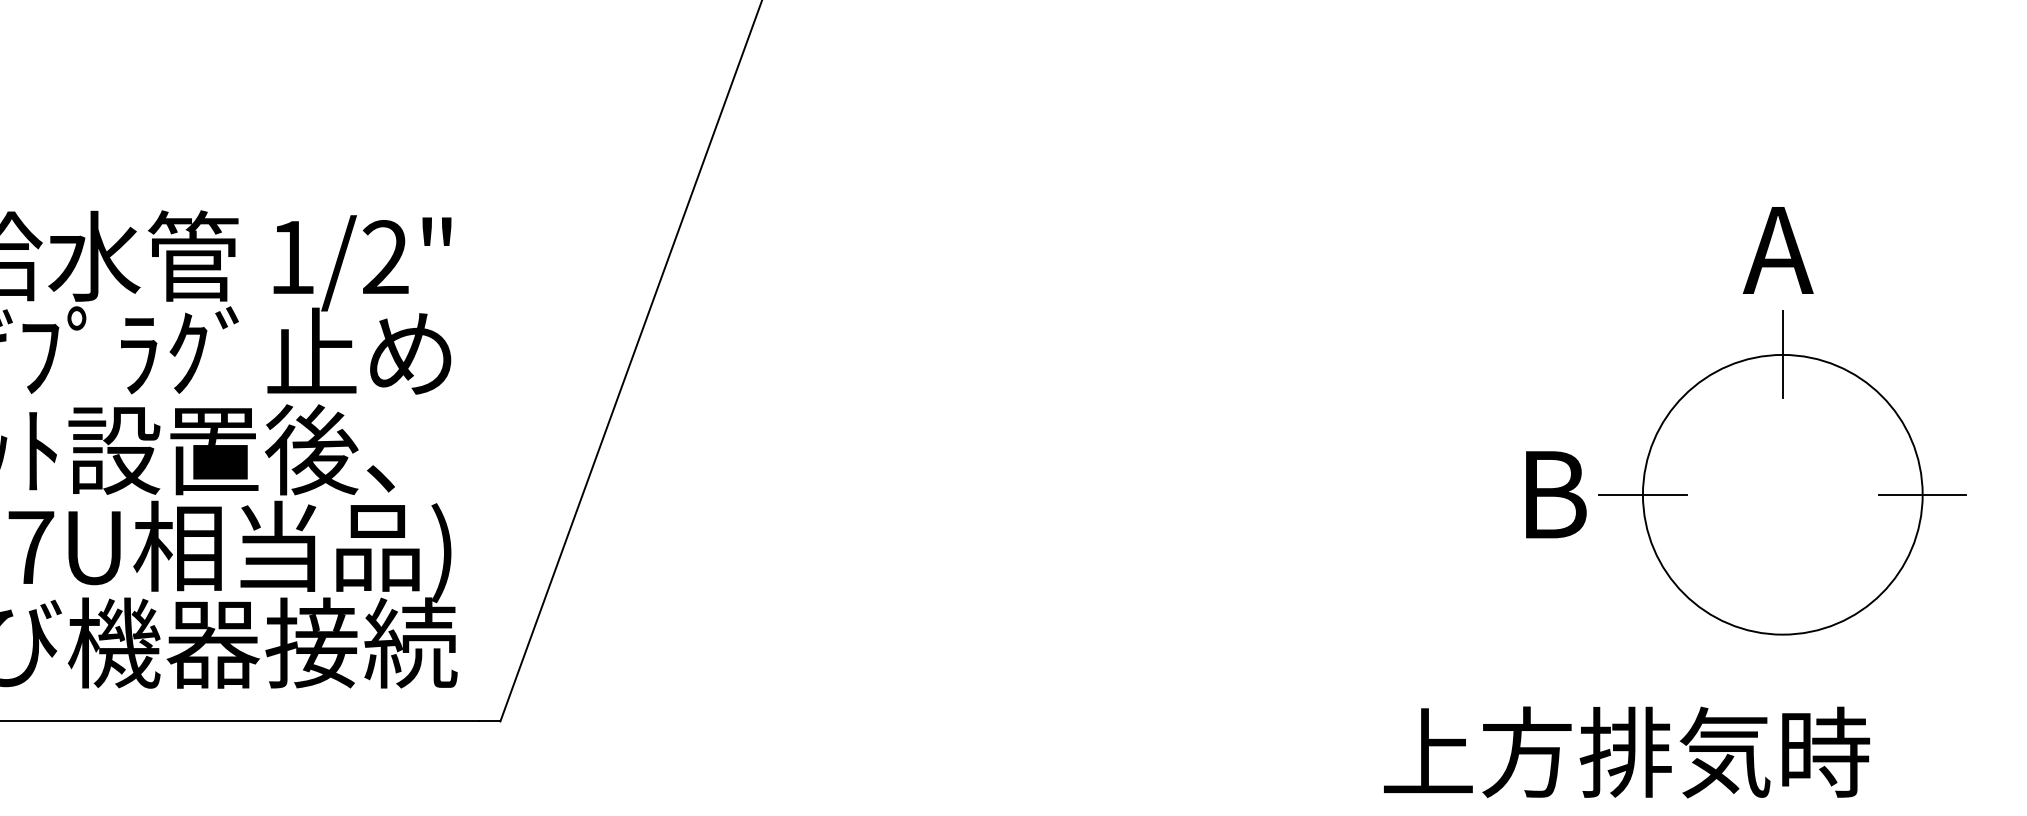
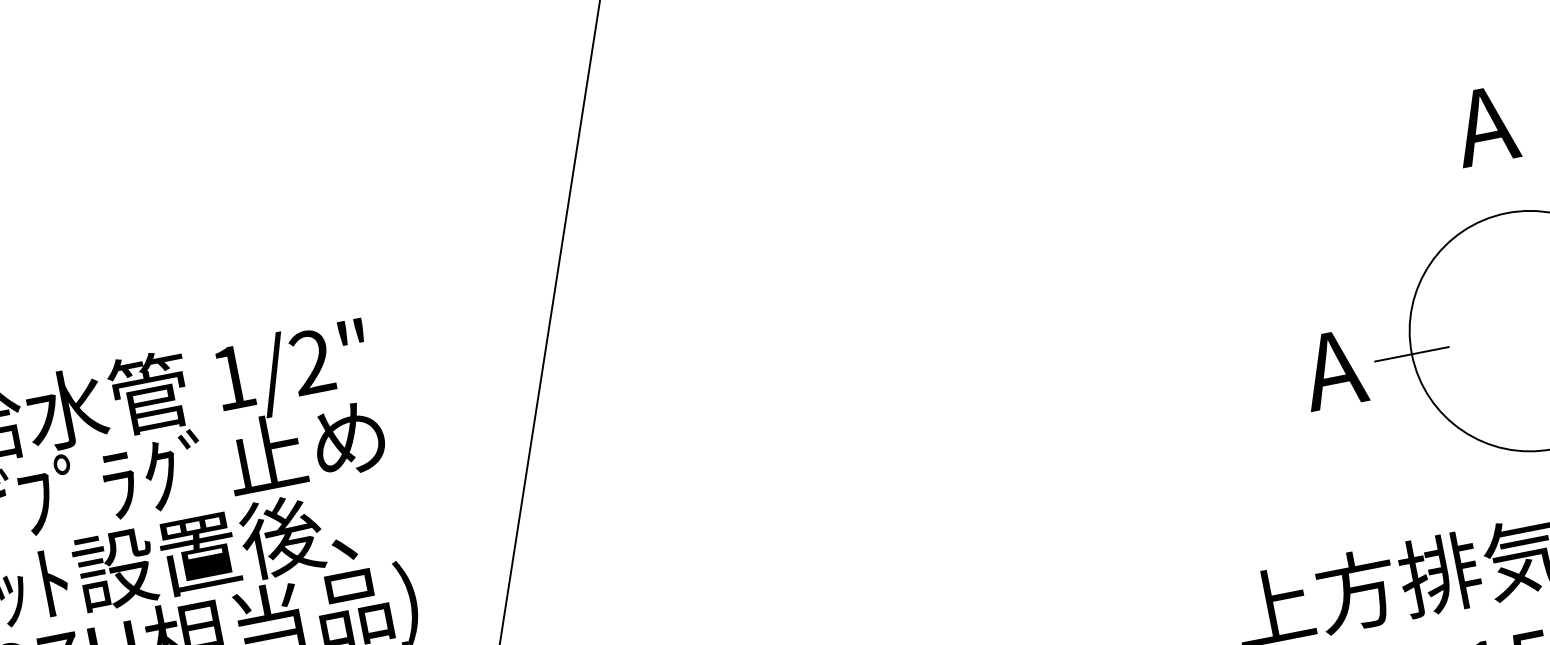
line: (1782, 354) -> (1506, 212), removed
text: (1550, 494) -> (1333, 369), B -> A

